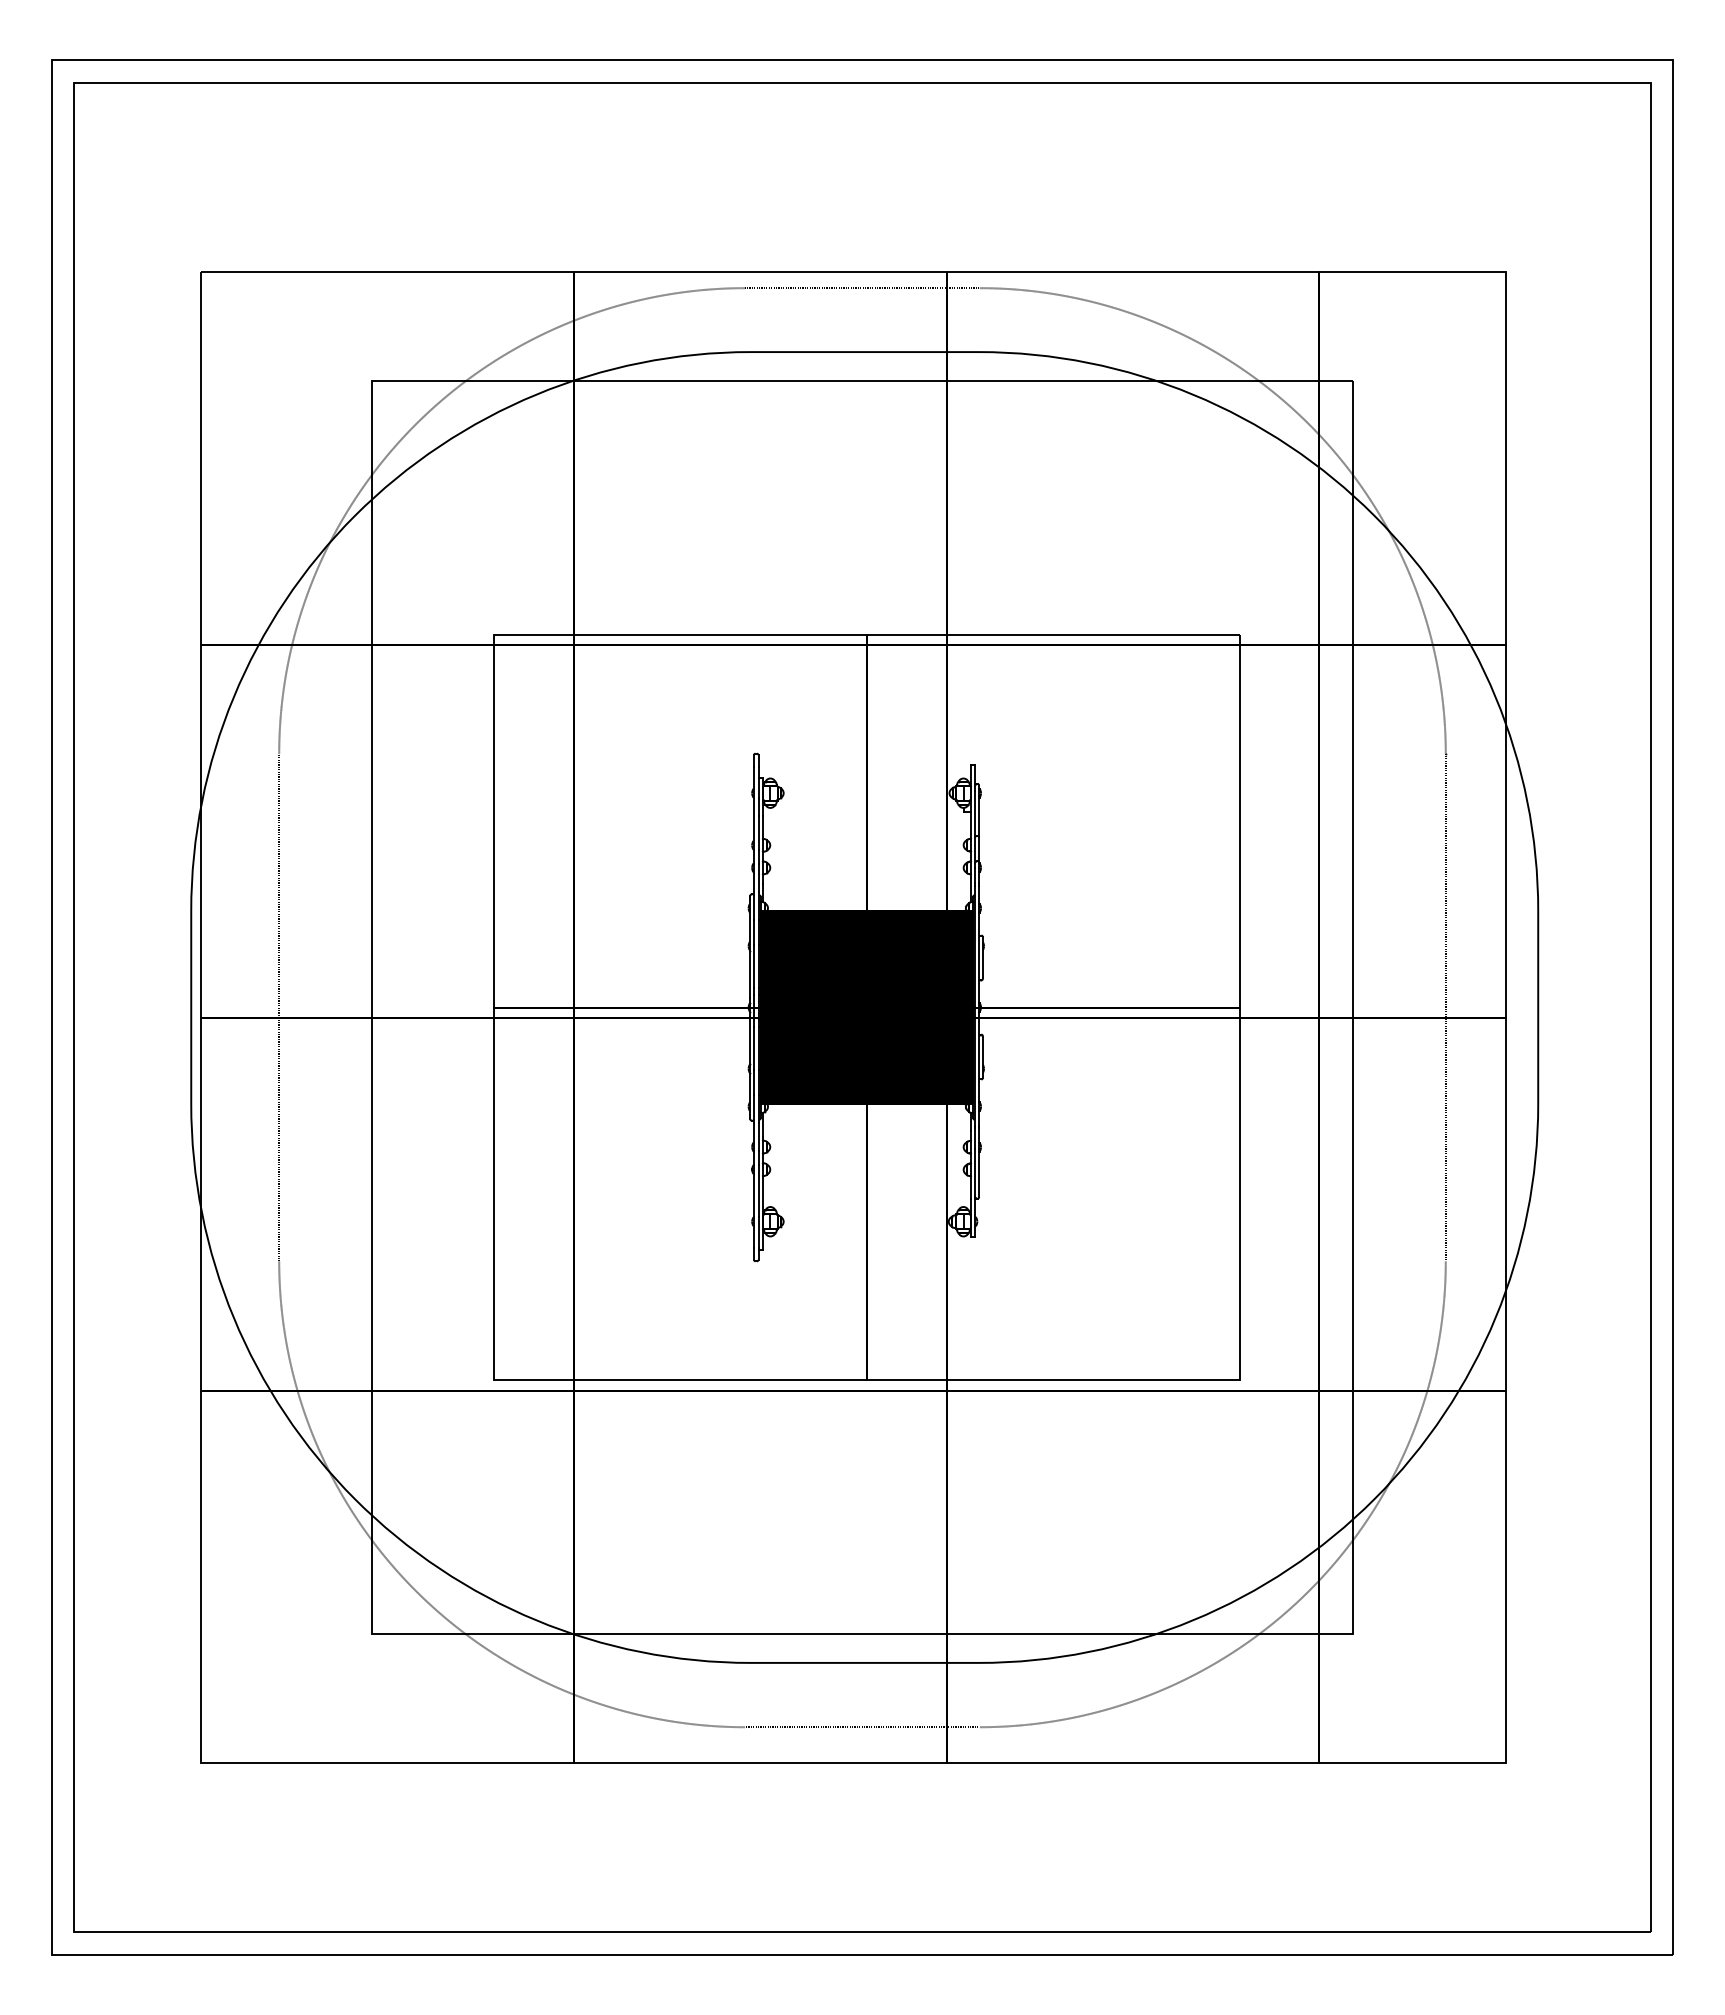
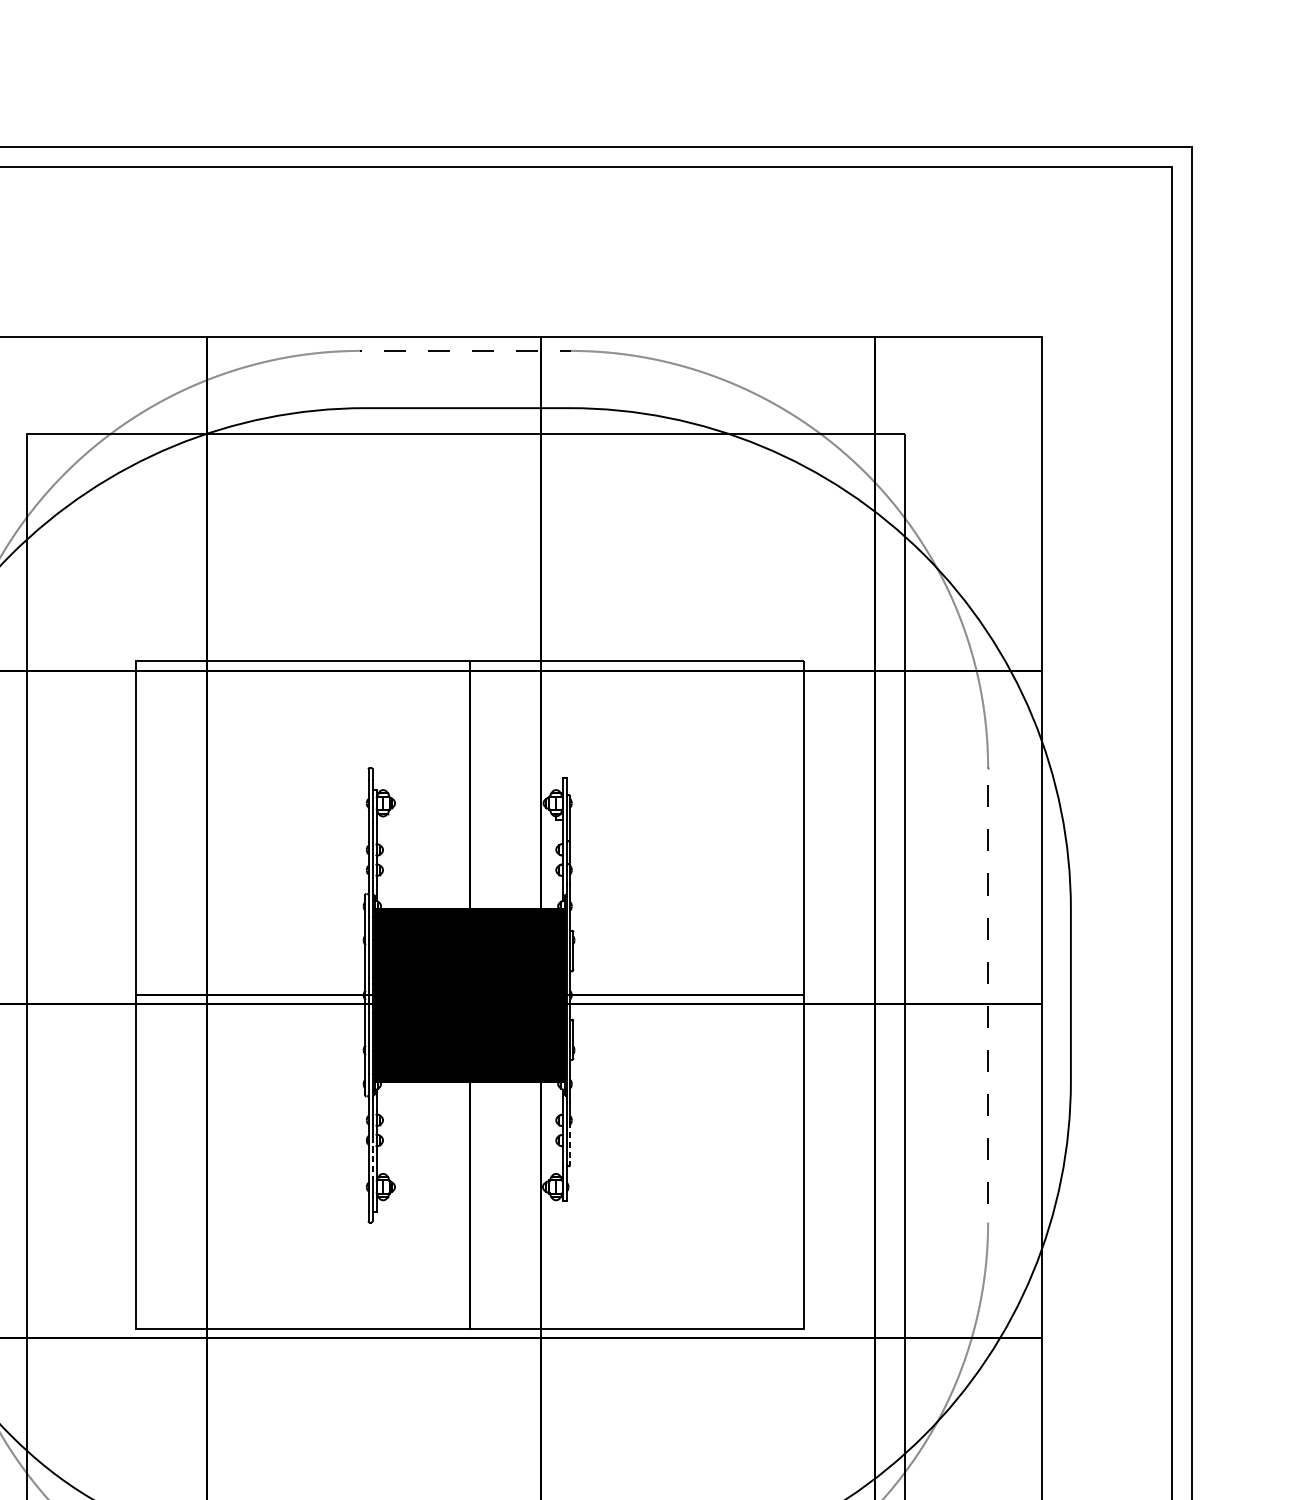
line: (979, 1173) -> (570, 1143), solid -> dashed
line: (758, 1190) -> (372, 1159), solid -> dashed

